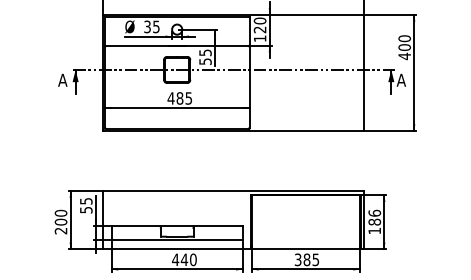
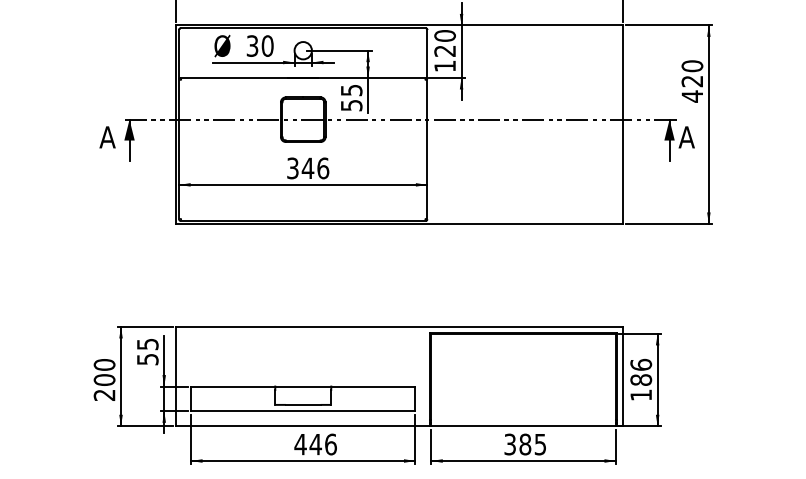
text: (156, 26) -> (267, 45), 35 -> 30
text: (404, 47) -> (692, 81), 400 -> 420
text: (179, 98) -> (307, 168), 485 -> 346
text: (193, 259) -> (331, 443), 440 -> 446

